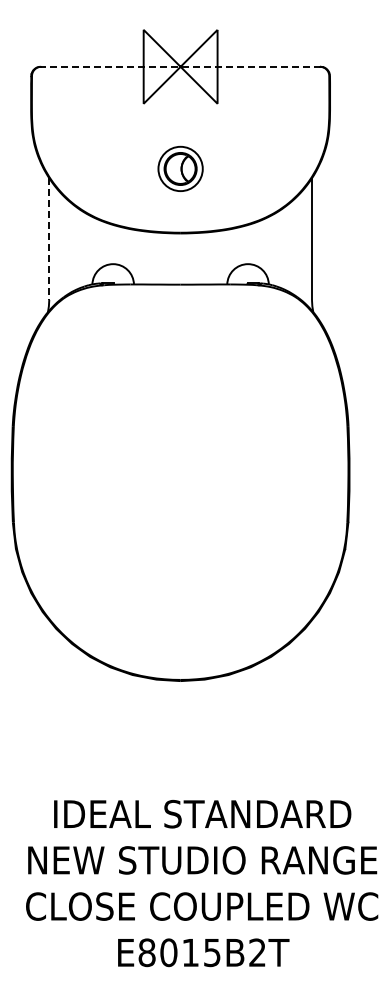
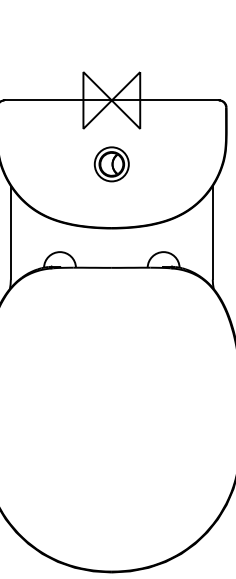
line: (181, 66) -> (112, 100), dashed -> solid
part: (180, 168) -> (111, 164), moved
line: (49, 239) -> (11, 233), dashed -> solid

